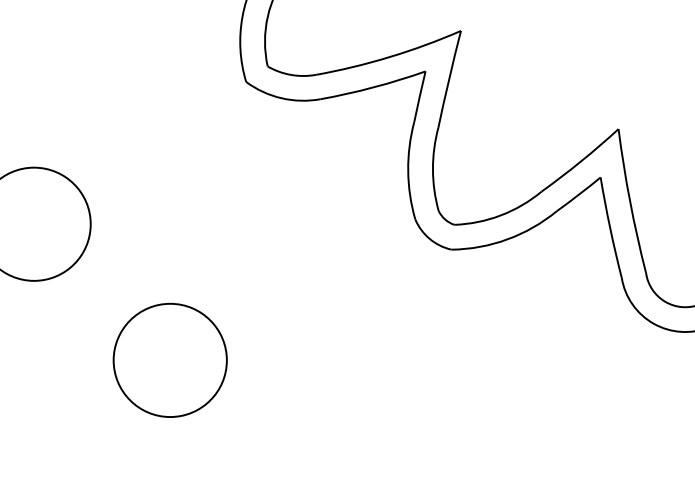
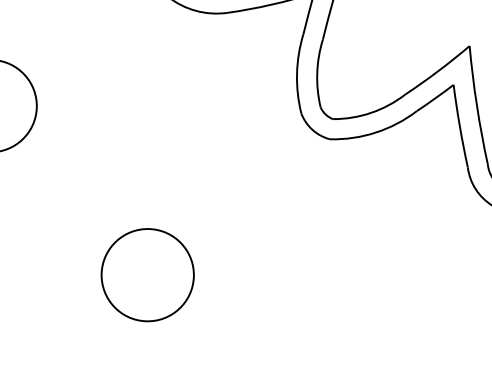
circle: (169, 359) -> (147, 274), moved

